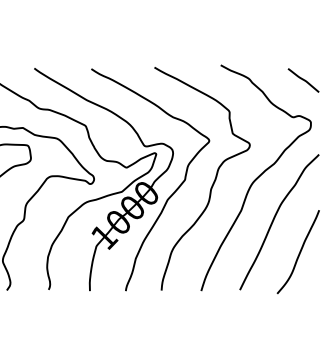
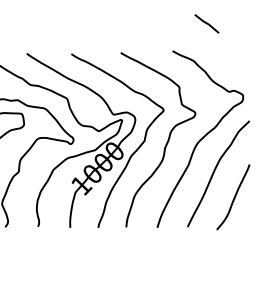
line: (303, 80) -> (206, 23), moved

